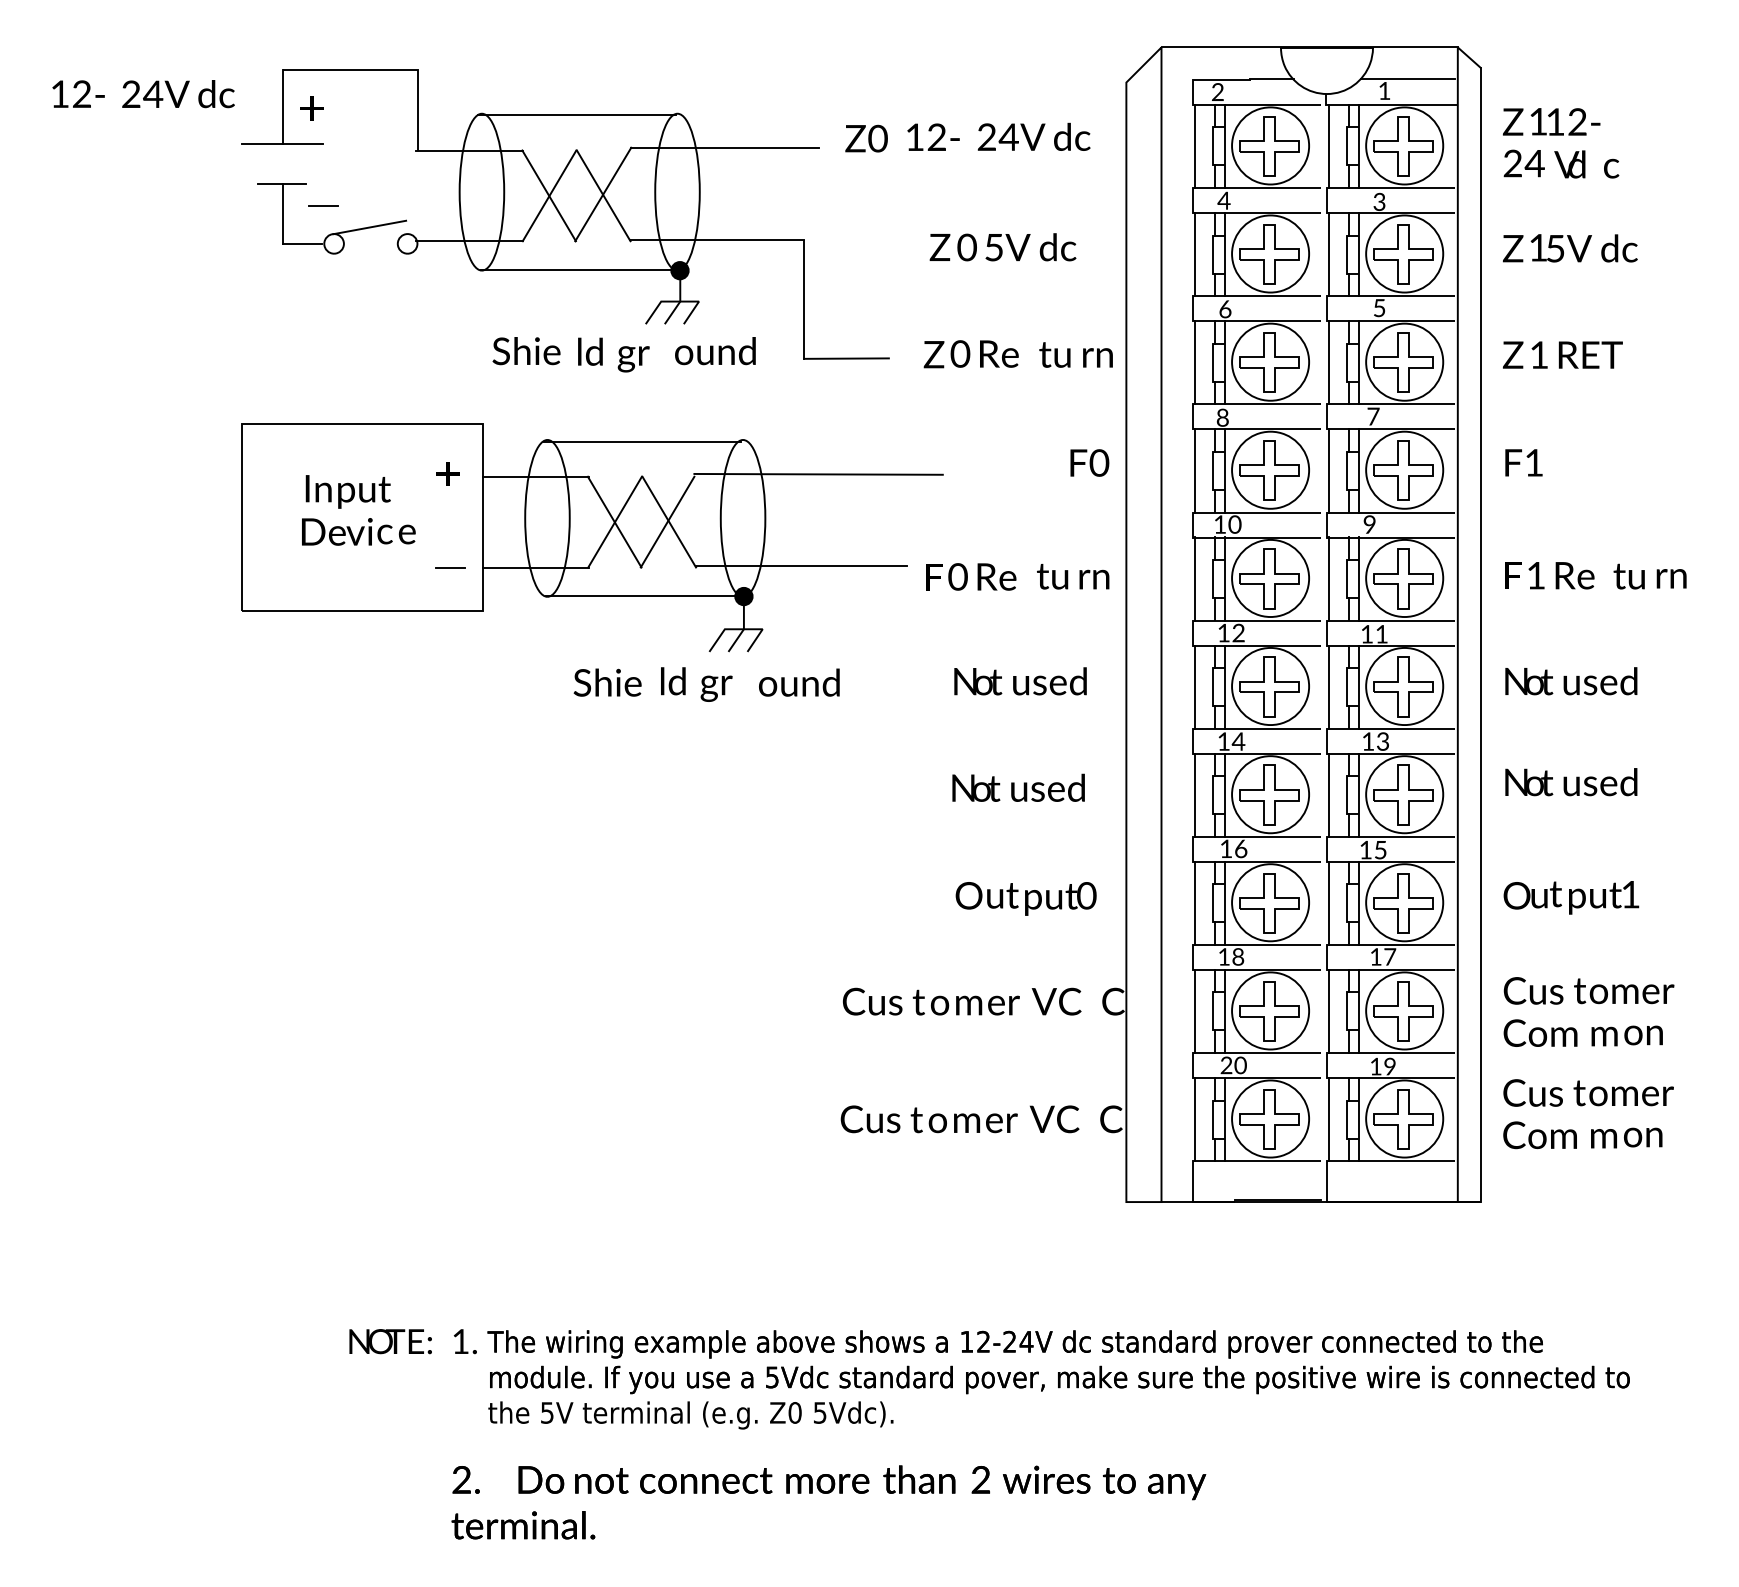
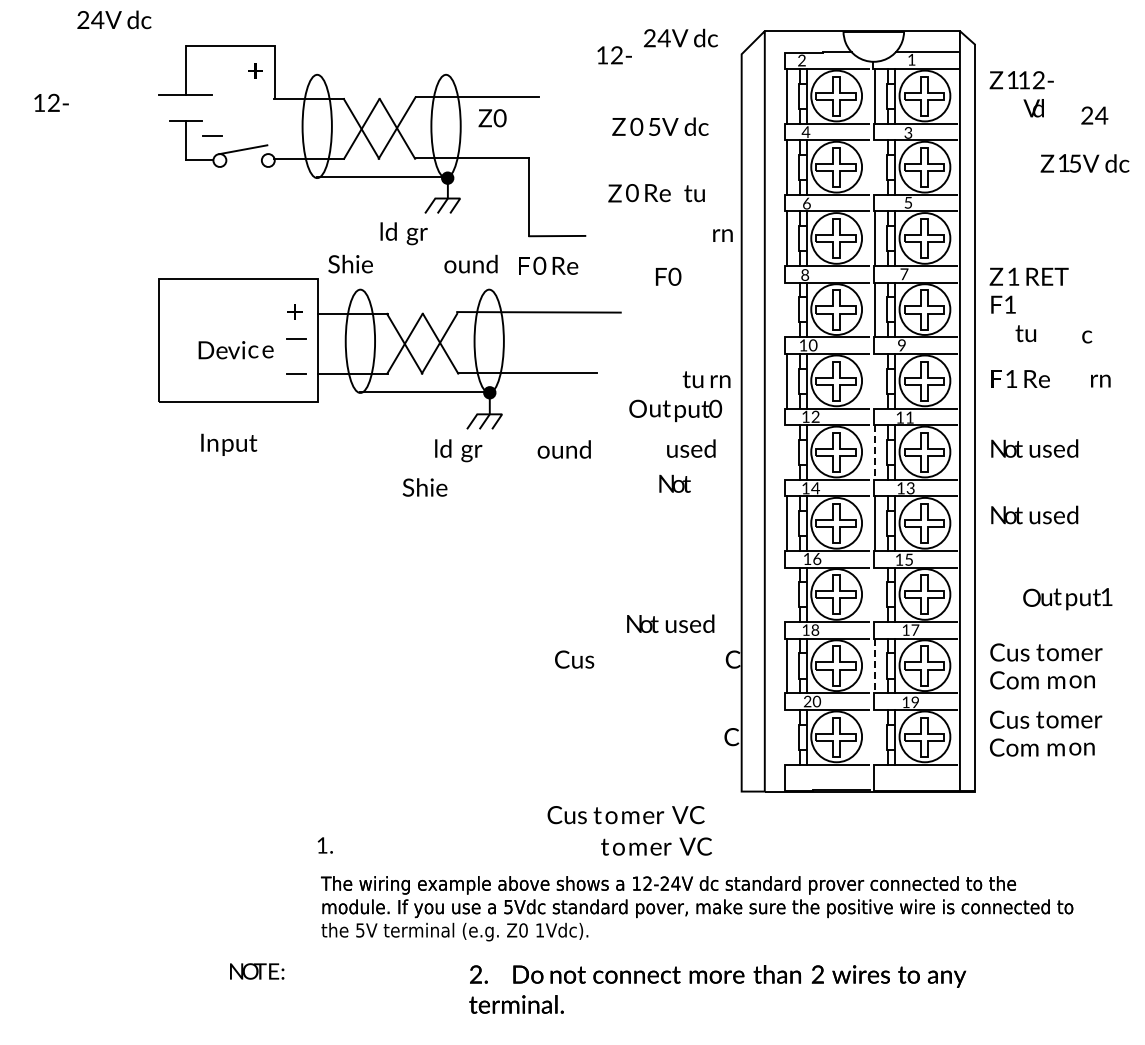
text: (78, 93) -> (51, 102), moved
text: (178, 93) -> (114, 19), moved
text: (312, 107) -> (255, 70), moved
line: (576, 114) -> (379, 75), removed
text: (1033, 136) -> (680, 37), moved
text: (933, 137) -> (614, 55), moved
text: (866, 139) -> (492, 118), moved
text: (1523, 163) -> (1094, 115), moved
text: (1611, 167) -> (1087, 336), moved
text: (1003, 246) -> (660, 126), moved
text: (1569, 248) -> (1084, 163), moved
line: (1329, 254) -> (875, 167), removed
text: (526, 350) -> (350, 263), moved
text: (714, 350) -> (470, 263), moved
text: (971, 354) -> (639, 193), moved
text: (1054, 354) -> (694, 193), moved
text: (1561, 354) -> (1028, 276), moved
line: (641, 441) -> (422, 290), removed
text: (1089, 462) -> (668, 276), moved
line: (1194, 470) -> (786, 309), removed
text: (348, 491) -> (229, 444), moved
line: (450, 514) -> (296, 338), added
text: (971, 576) -> (548, 265), moved
text: (1628, 576) -> (1025, 333), moved
line: (1329, 577) -> (875, 380), removed
text: (977, 681) -> (674, 483), moved
text: (606, 682) -> (424, 487), moved
text: (798, 682) -> (563, 449), moved
line: (1194, 687) -> (786, 452), removed
line: (1329, 687) -> (875, 452), solid -> dashed
text: (1018, 787) -> (670, 623), moved
text: (1025, 898) -> (675, 410), moved
text: (1571, 898) -> (1067, 599), moved
line: (1194, 902) -> (786, 594), removed
line: (1329, 902) -> (875, 594), removed
text: (997, 1001) -> (656, 846), moved
line: (1329, 1012) -> (875, 666), solid -> dashed
line: (1194, 1118) -> (786, 736), removed
line: (1329, 1118) -> (875, 736), removed
text: (959, 1119) -> (625, 815), moved
text: (391, 1341) -> (257, 971), moved
text: (464, 1341) -> (324, 845), moved
text: (819, 1413) -> (539, 930), 5Vdc). -> 1Vdc).
text: (828, 1502) -> (717, 989), moved

